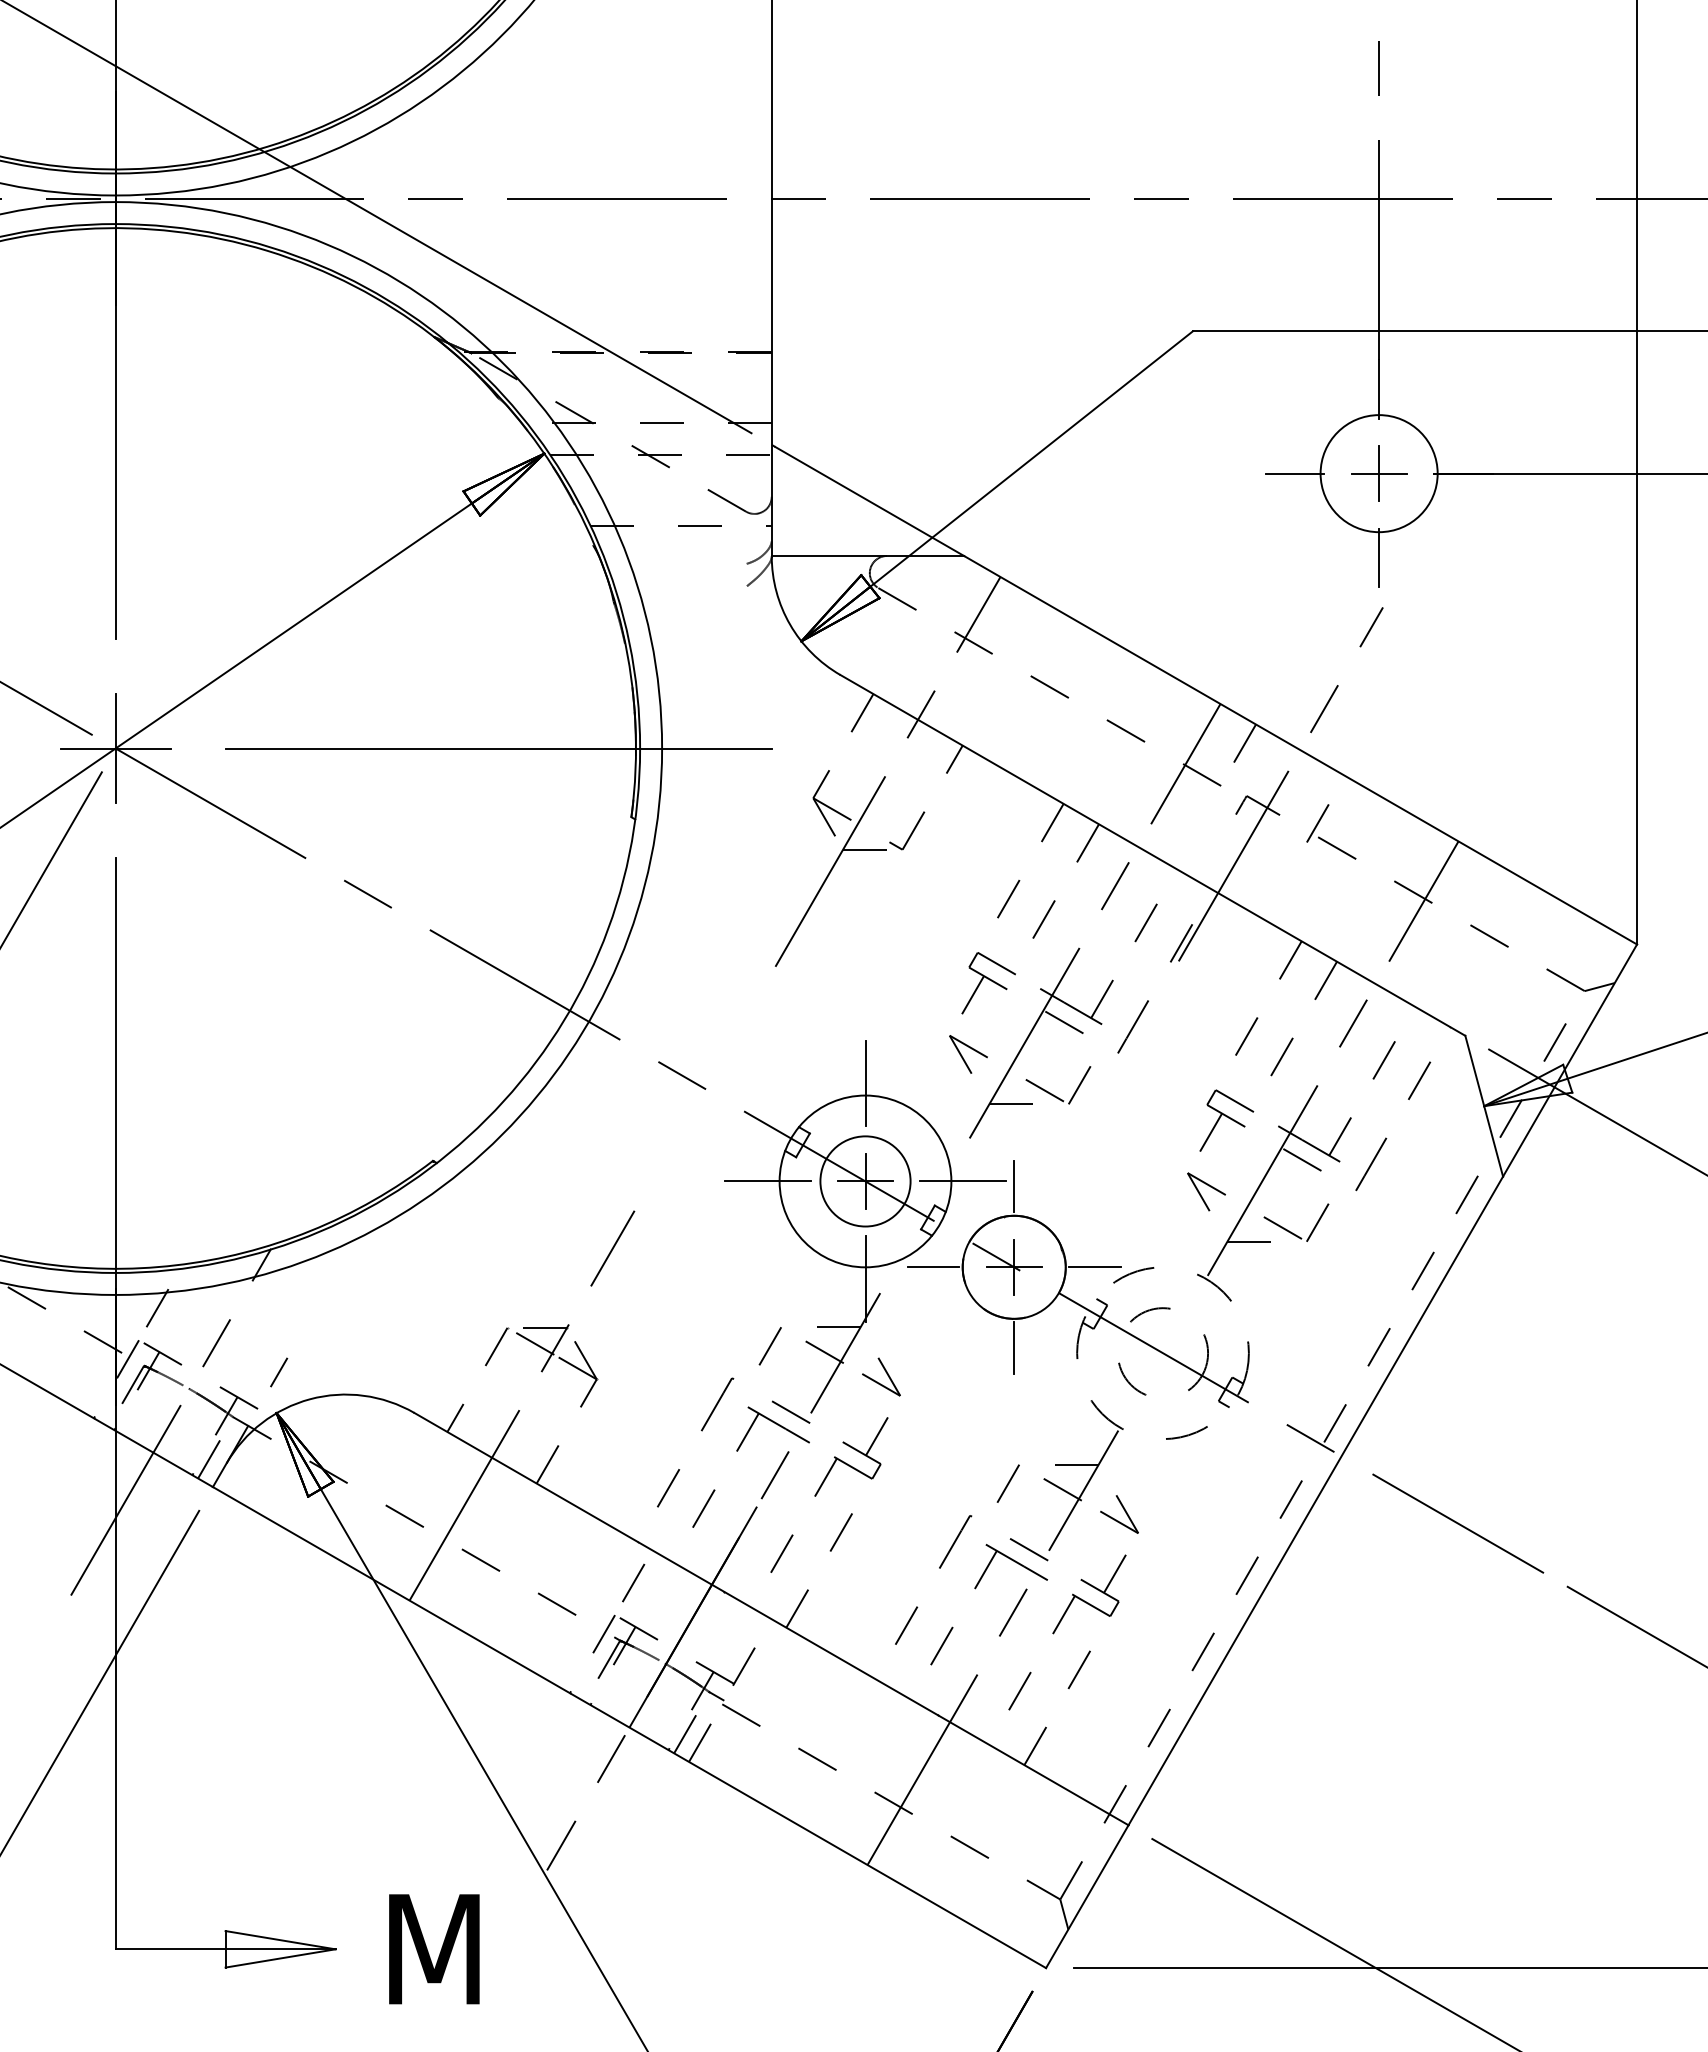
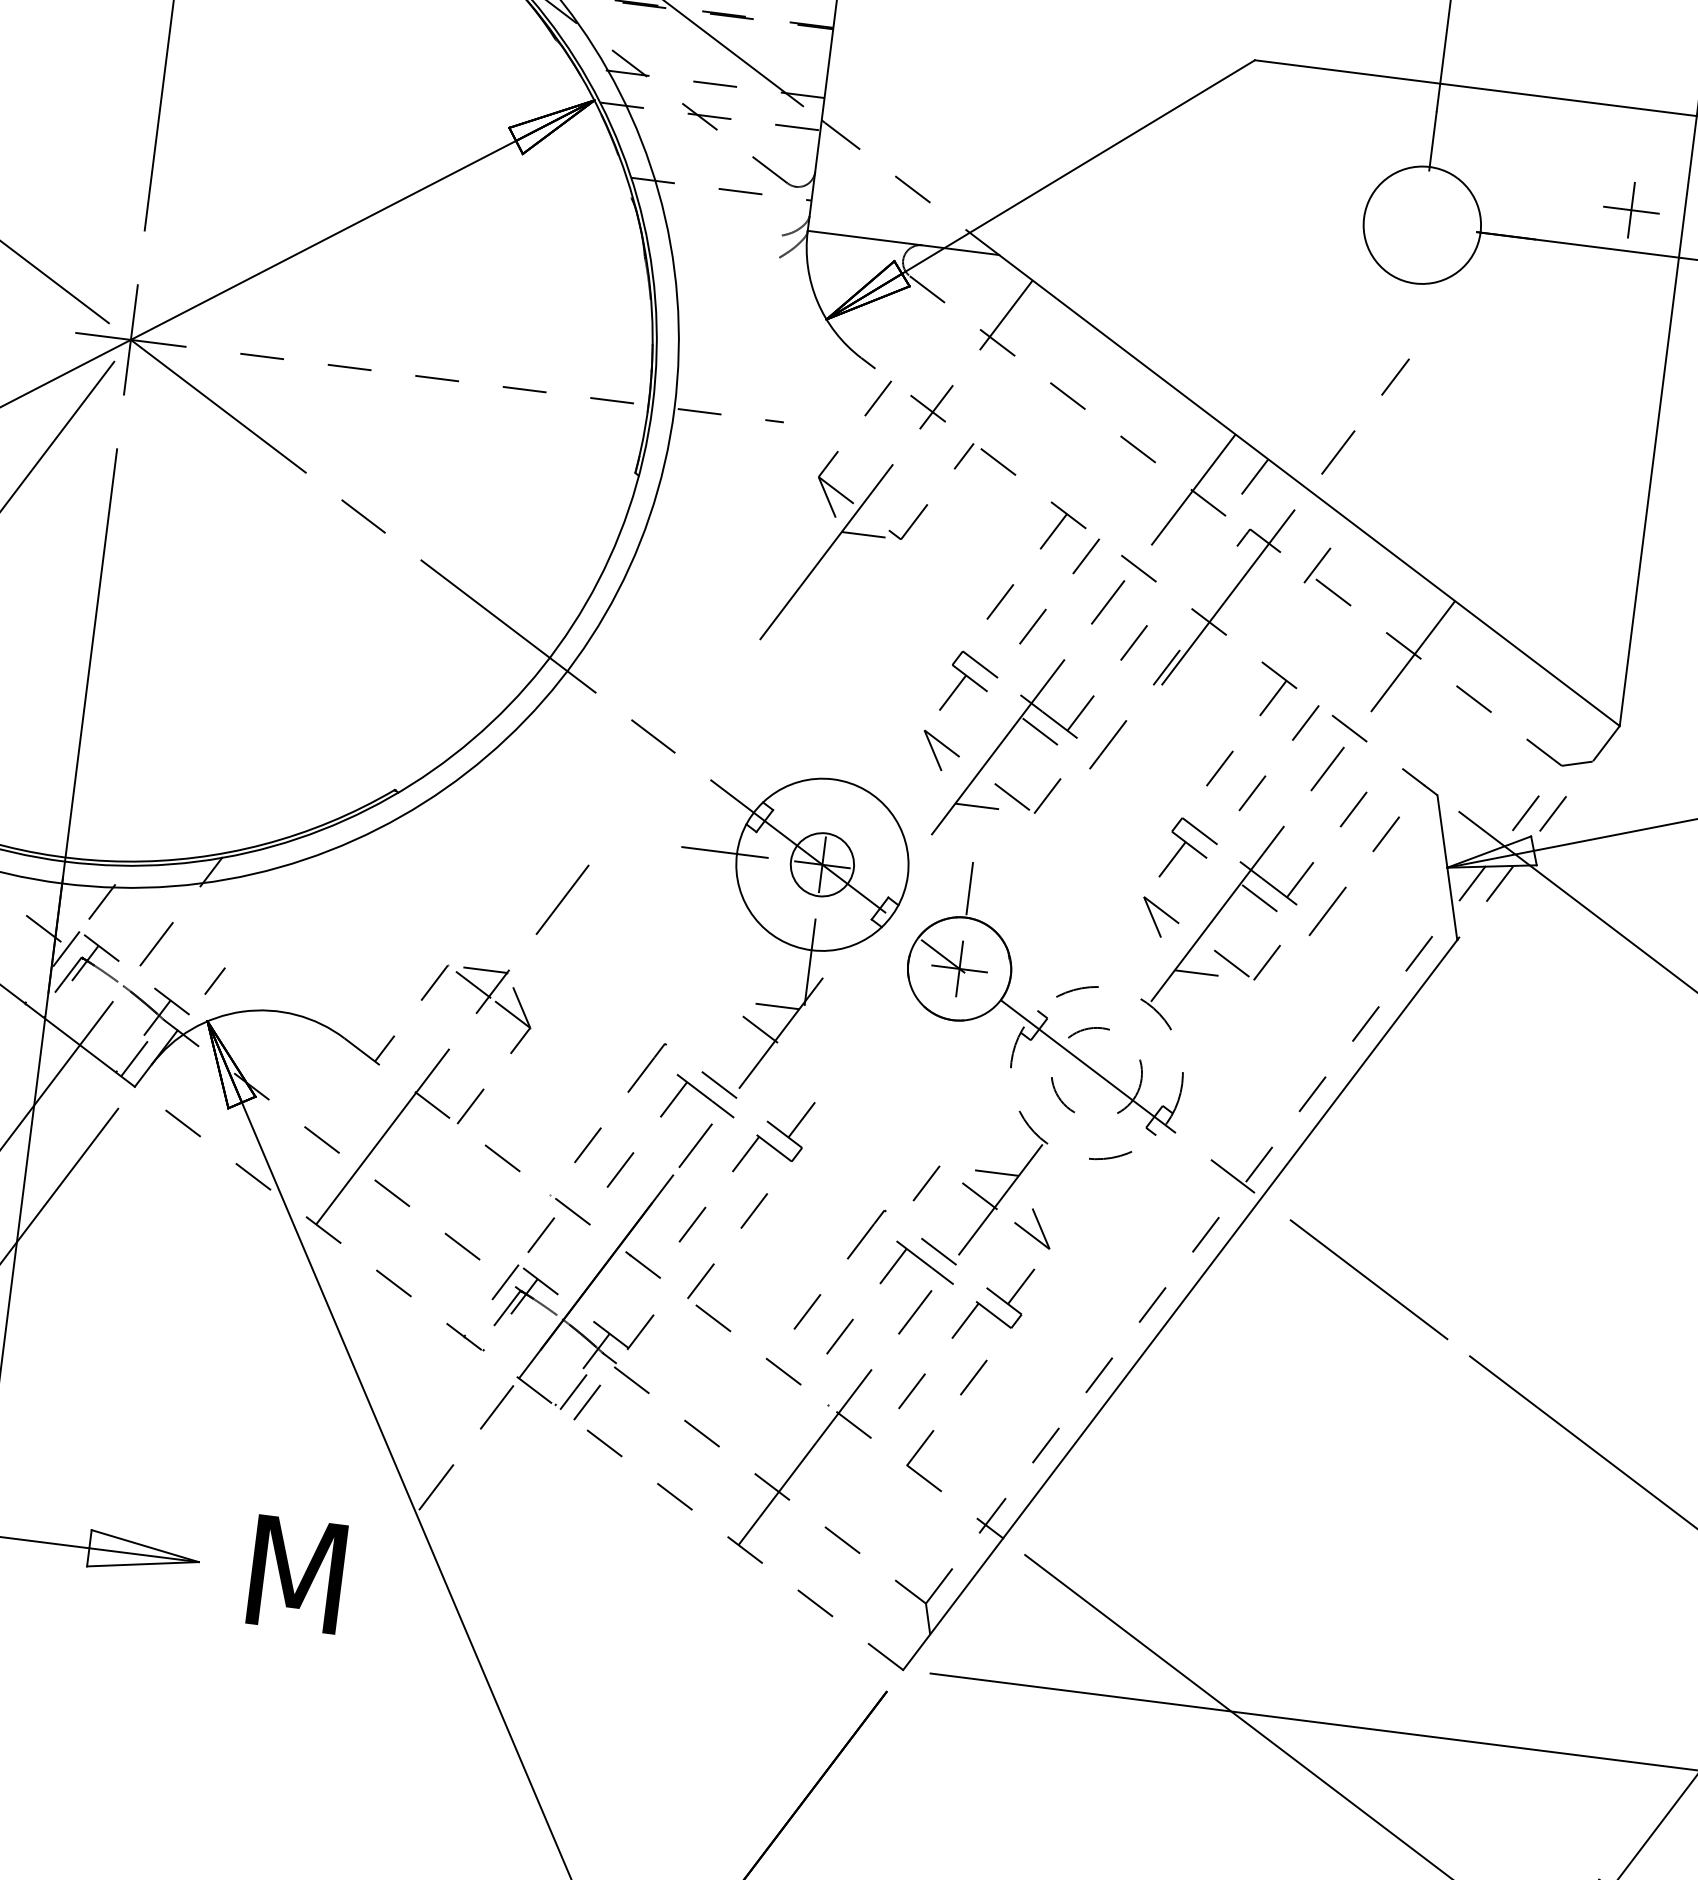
line: (1294, 473) -> (1338, 214), removed
part: (1379, 473) -> (1631, 210), moved
line: (870, 501) -> (912, 189), solid -> dashed
line: (1379, 557) -> (1412, 308), removed
line: (499, 748) -> (512, 388), solid -> dashed
line: (1152, 855) -> (1148, 576), solid -> dashed
line: (1569, 1060) -> (1537, 832), solid -> dashed
line: (865, 1083) -> (834, 767), removed
circle: (865, 1181) -> (822, 864), size x0.7
line: (963, 1181) -> (919, 877), removed
line: (933, 1267) -> (879, 958), removed
line: (1094, 1267) -> (1039, 979), removed
line: (769, 1346) -> (706, 1016), removed
line: (1014, 1347) -> (949, 1048), removed
part: (881, 1376) -> (813, 1060), removed
line: (771, 1619) -> (673, 1288), solid -> dashed
line: (629, 1727) -> (519, 1378), solid -> dashed

